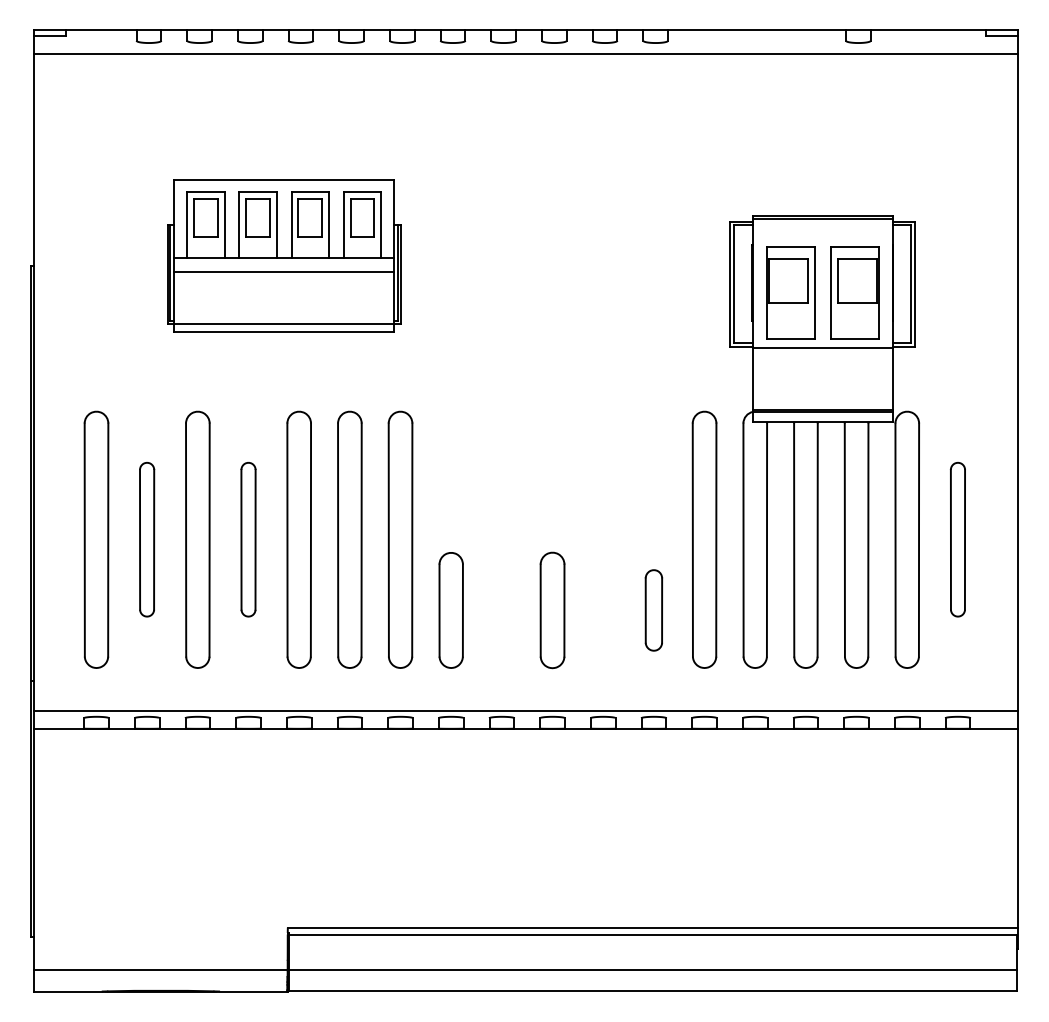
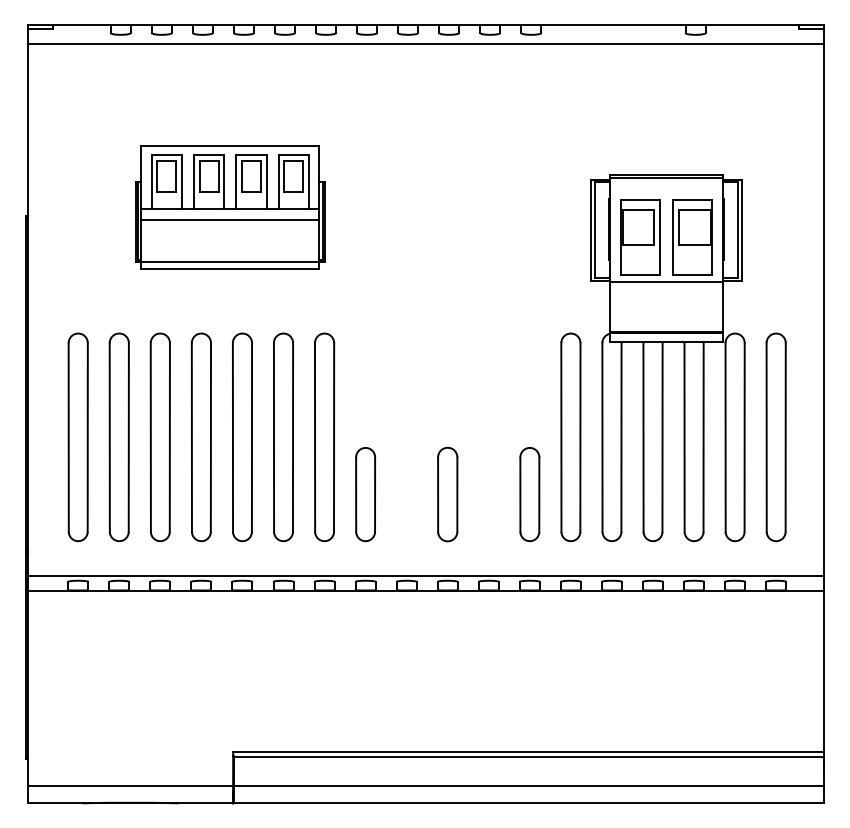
part: (146, 539) -> (118, 437), size x1.67
part: (248, 539) -> (201, 437), size x1.67
part: (957, 539) -> (775, 437), size x1.67
part: (653, 610) -> (529, 494), size x1.43

